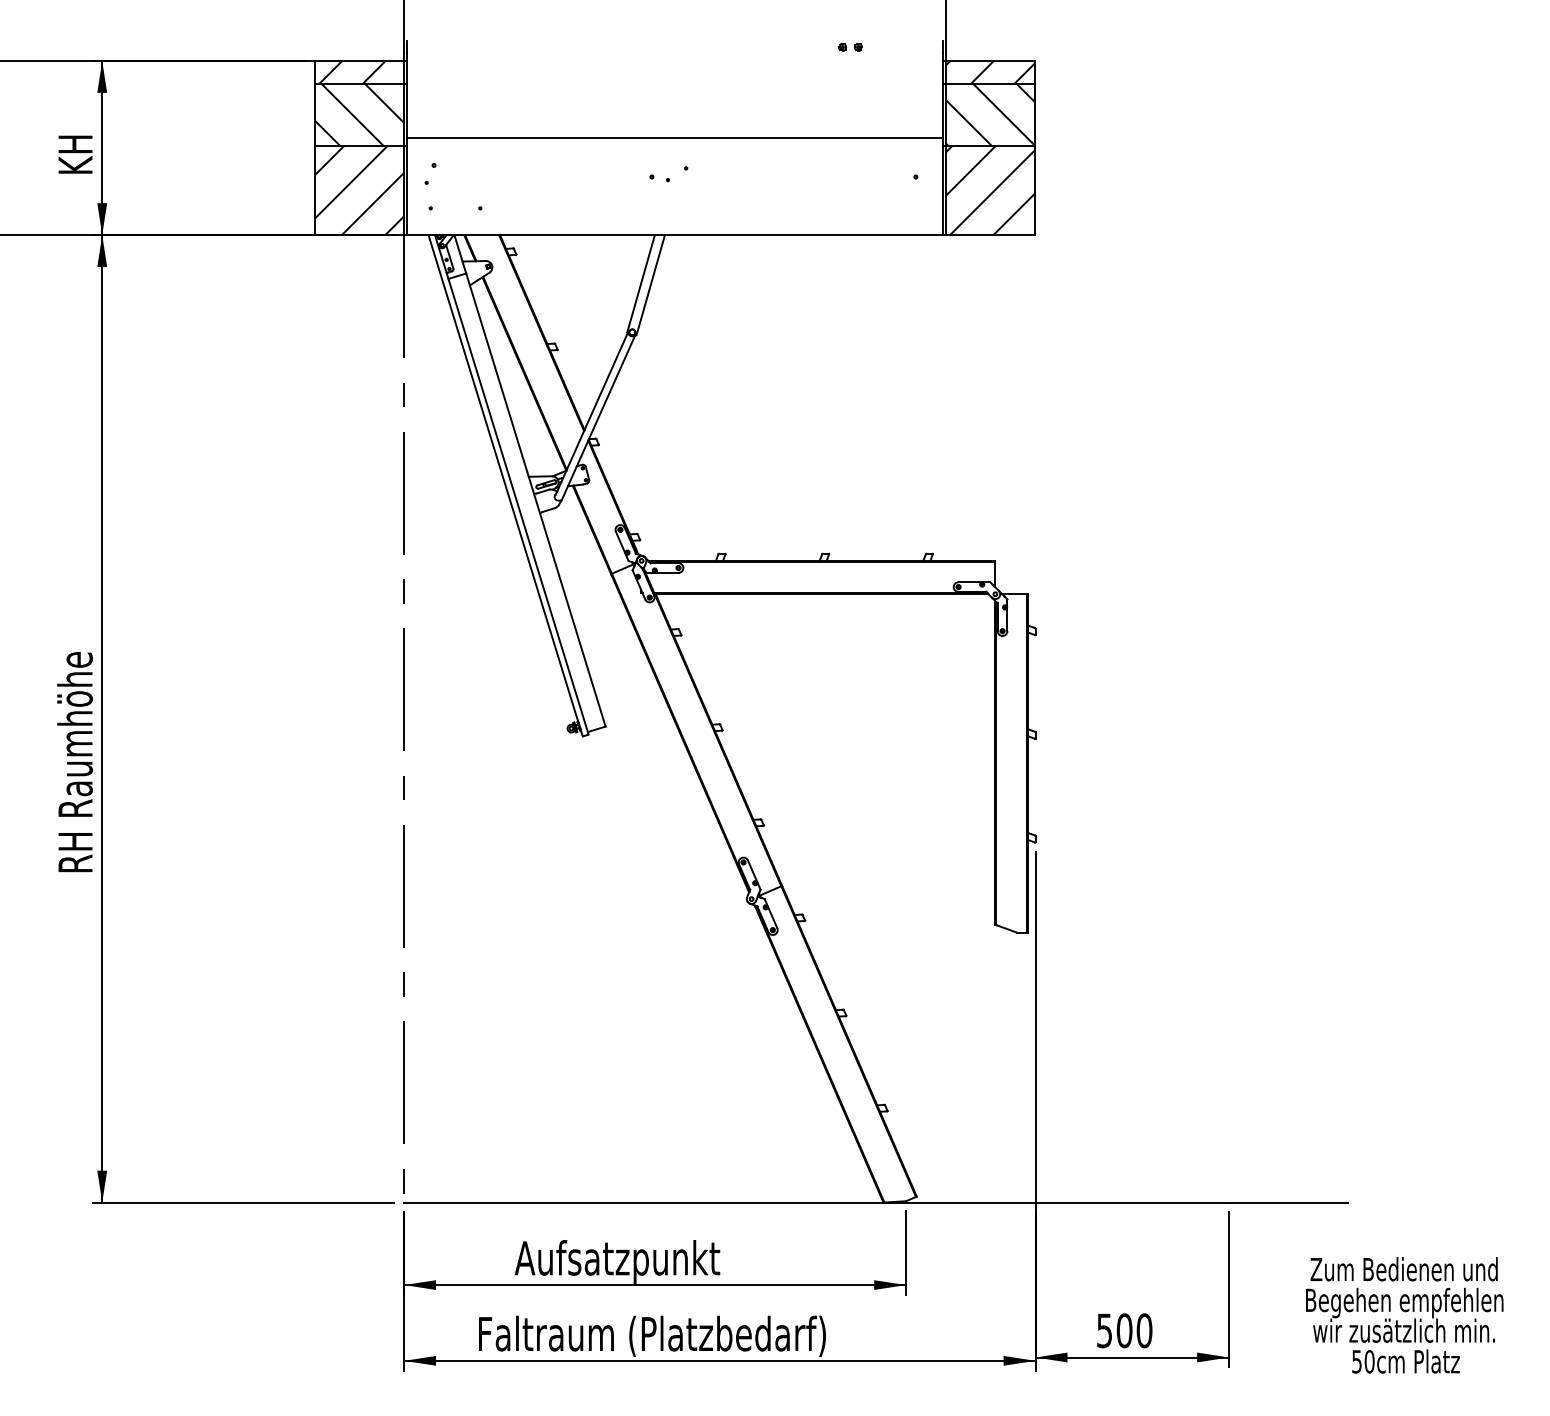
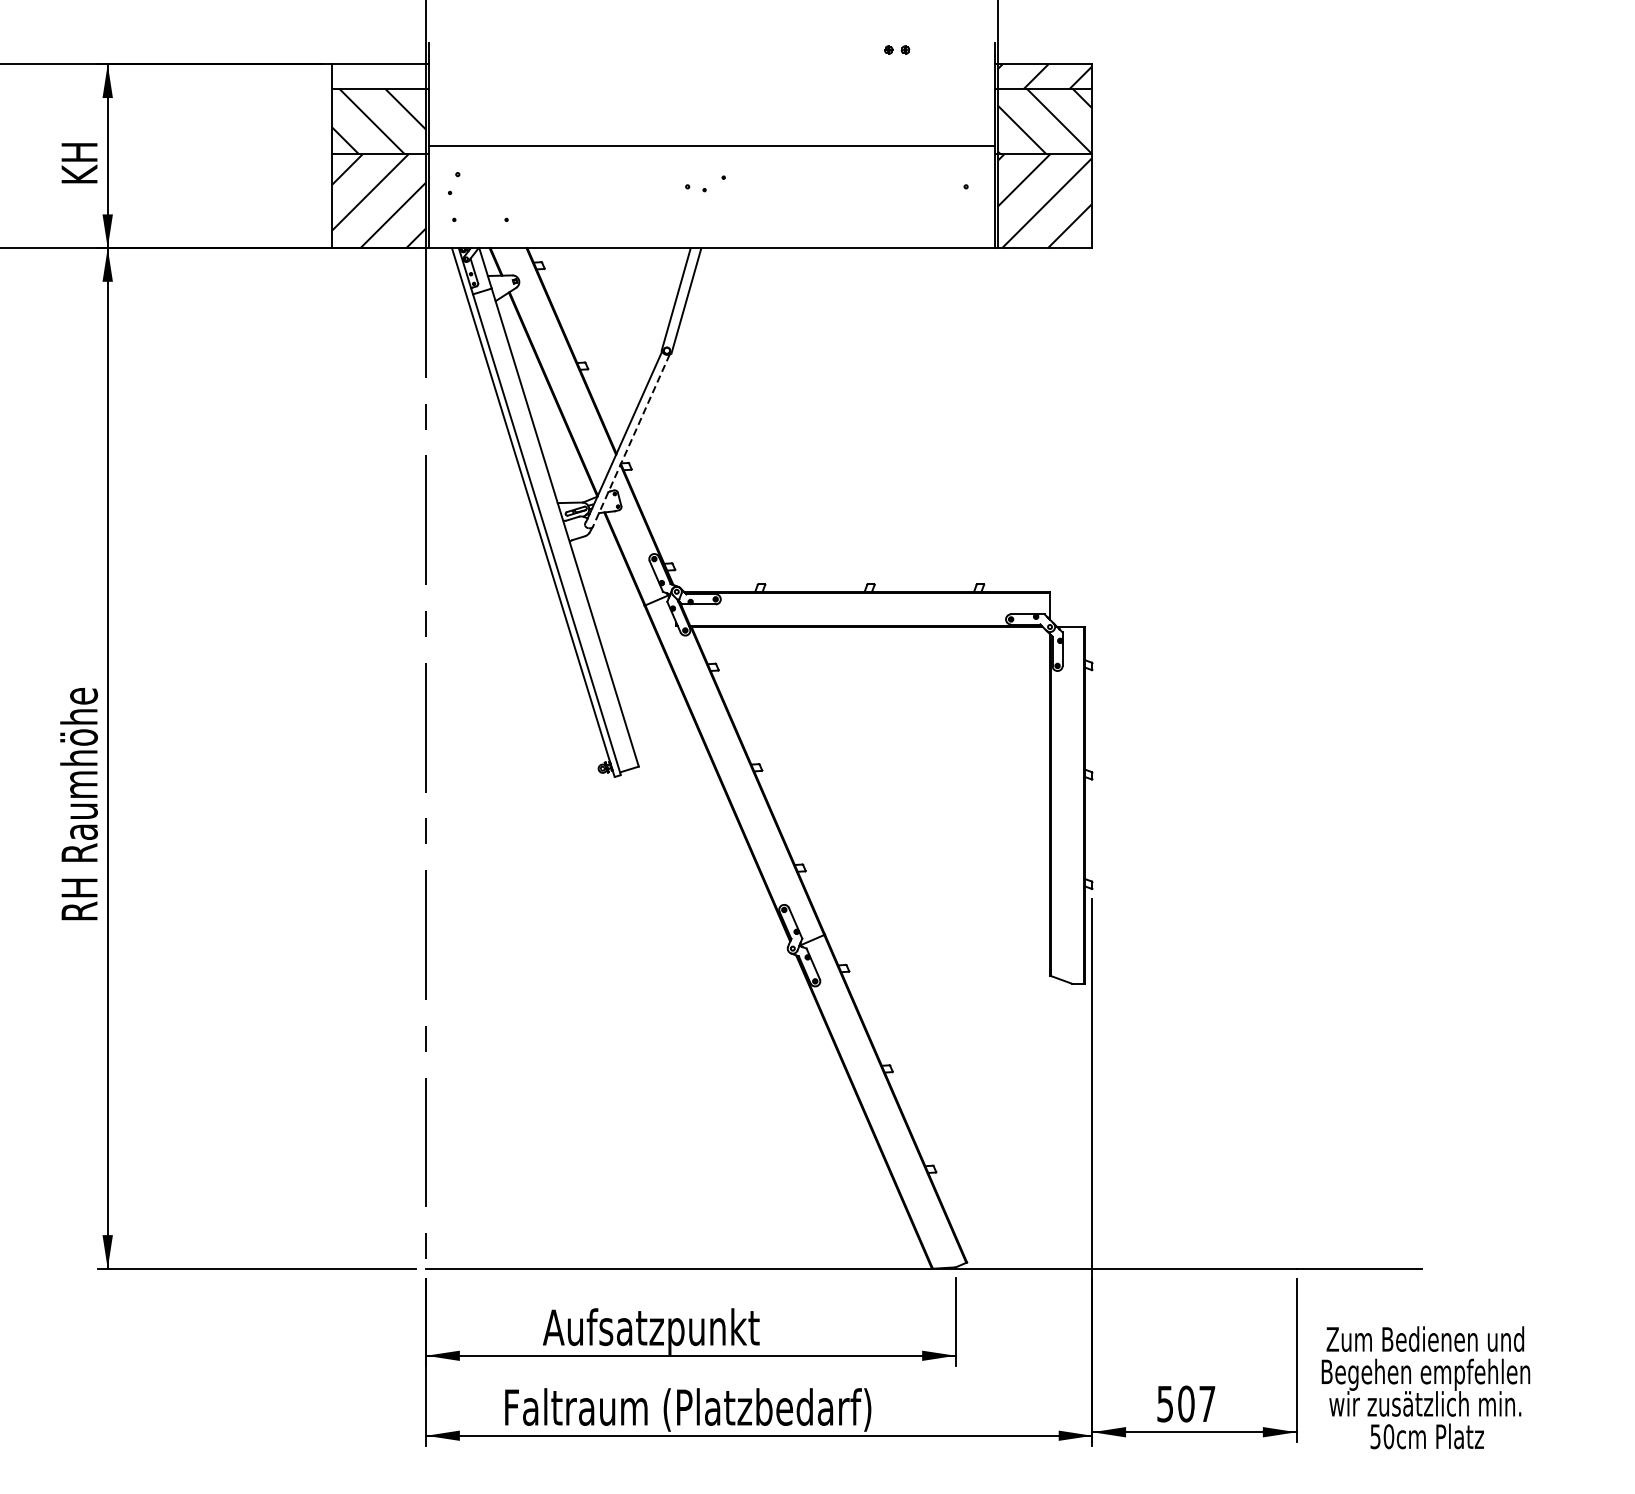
hatch: (352, 72) -> (371, 76), removed
line: (598, 418) -> (631, 441), solid -> dashed
text: (1404, 1315) -> (1425, 1387), moved
text: (1144, 1330) -> (1207, 1403), 500 -> 507

